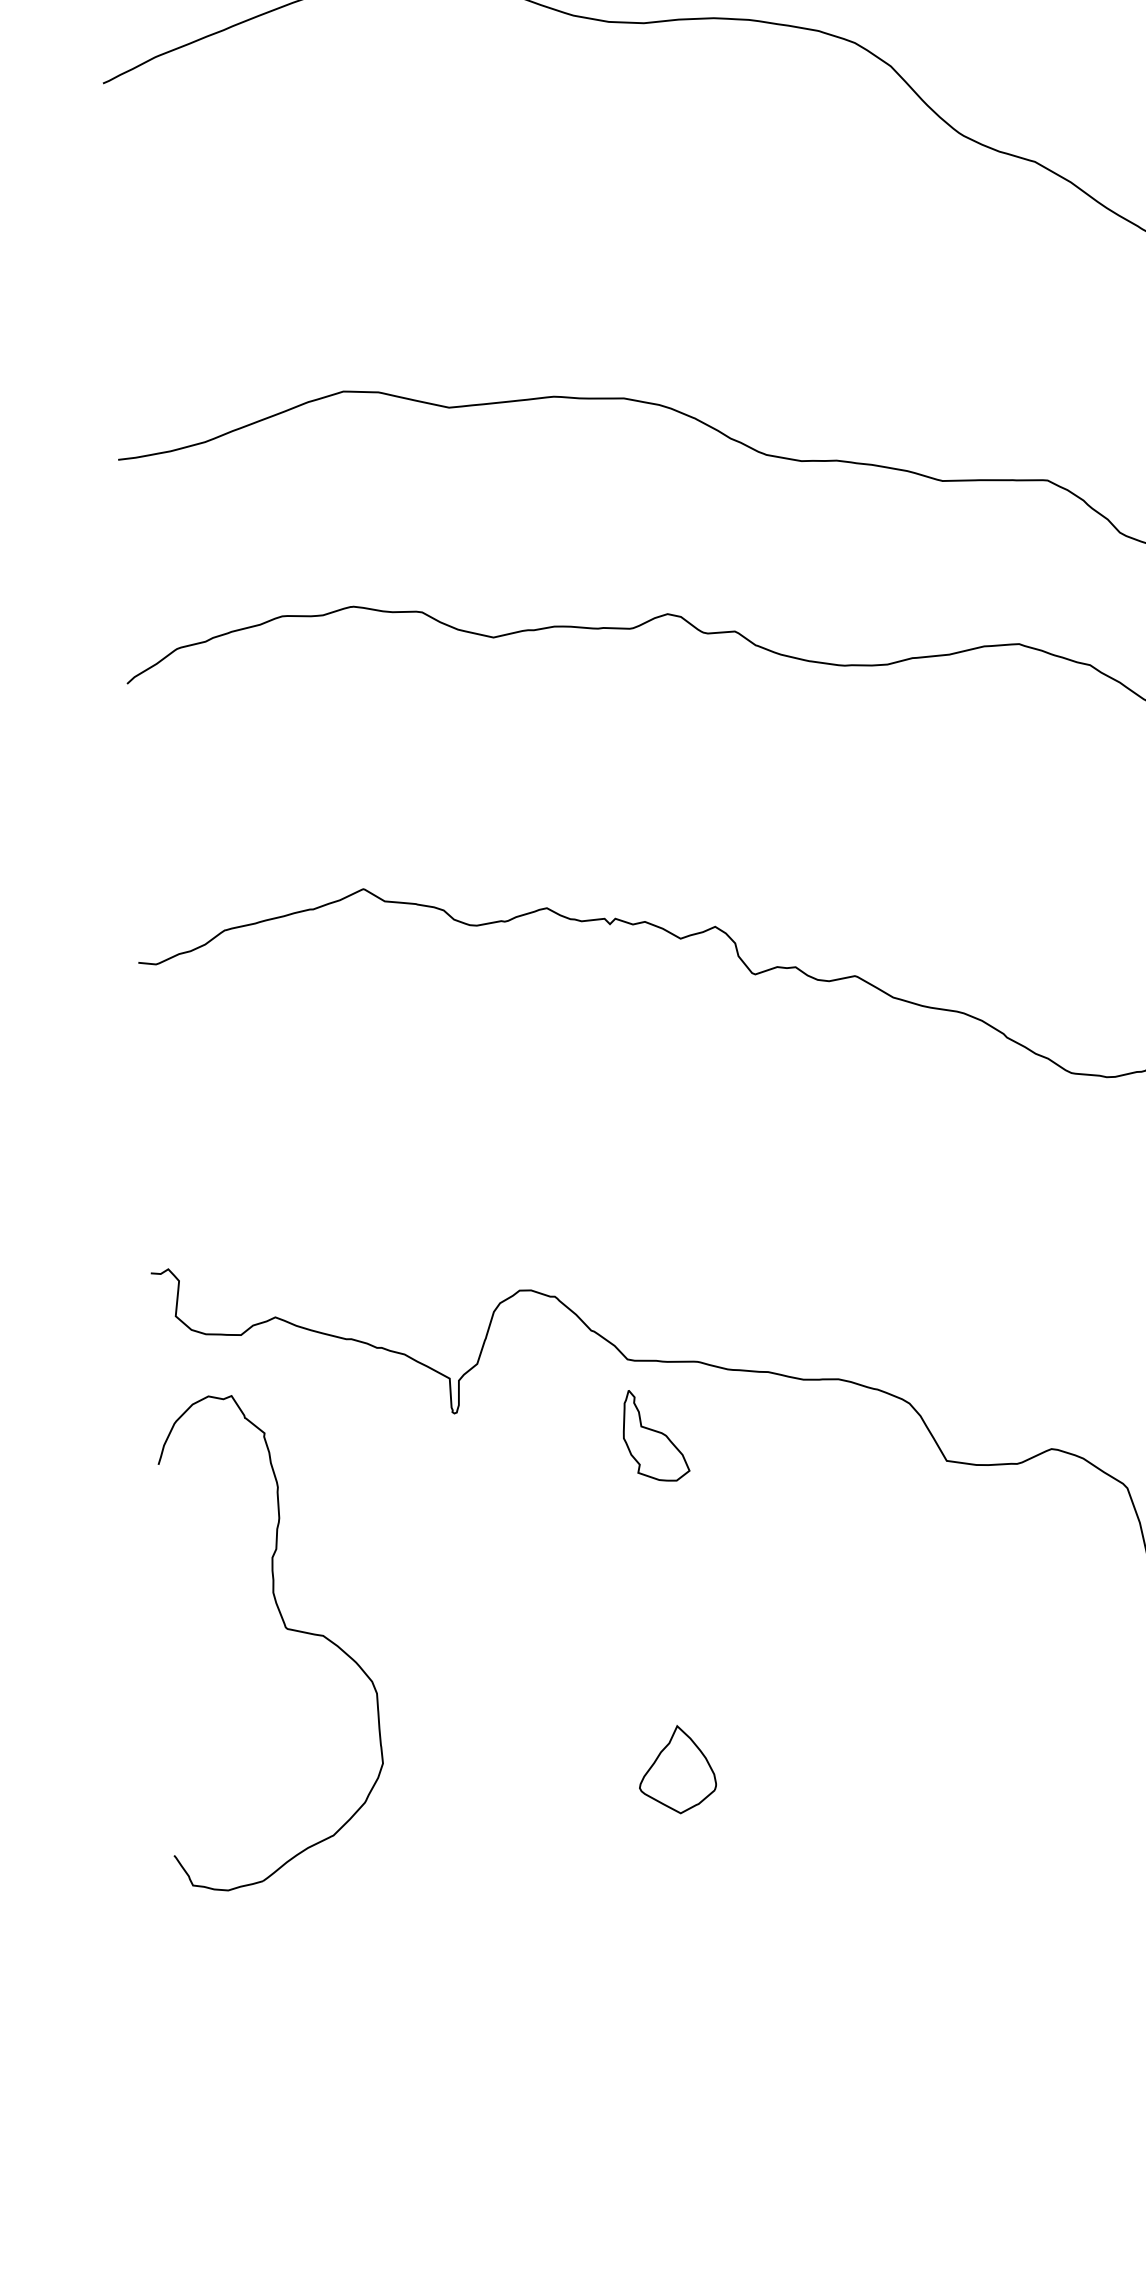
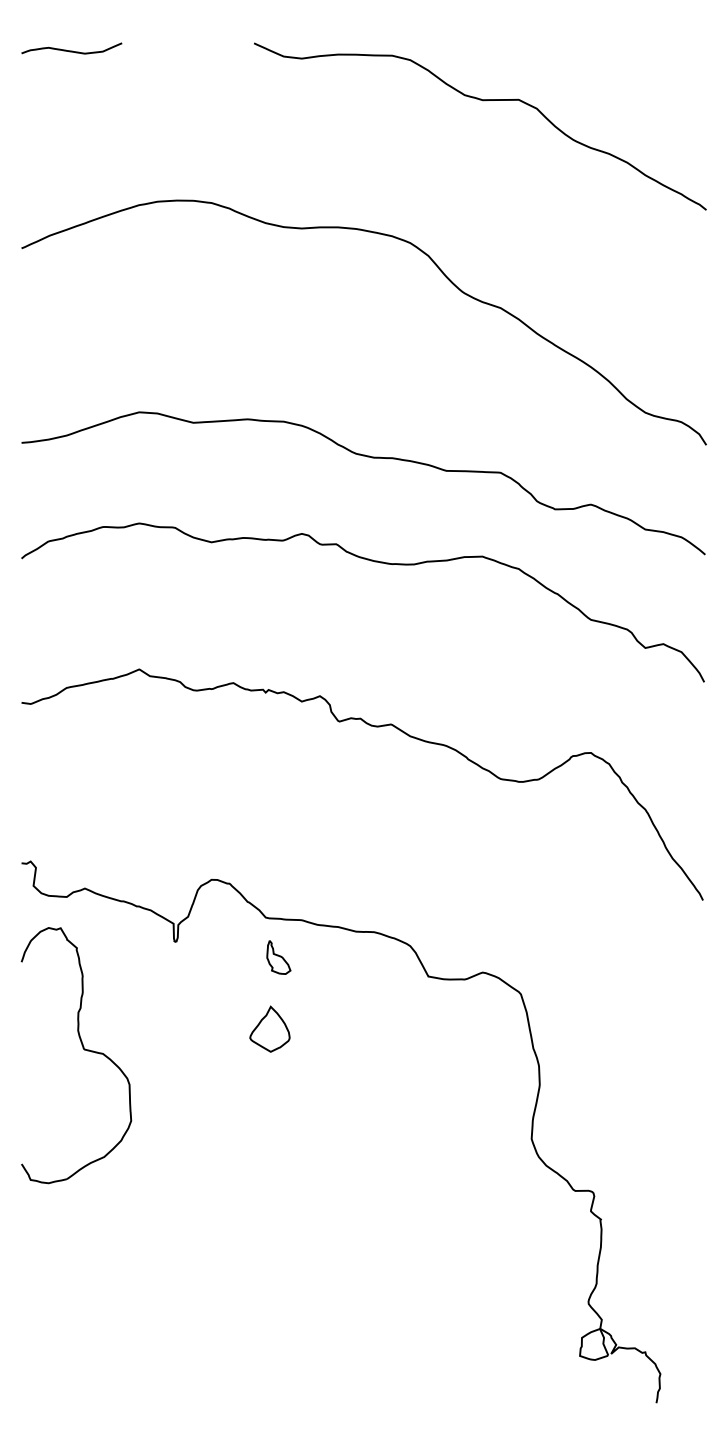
part: (655, 1435) -> (278, 957), size x0.7
part: (676, 1768) -> (269, 1028), moved

